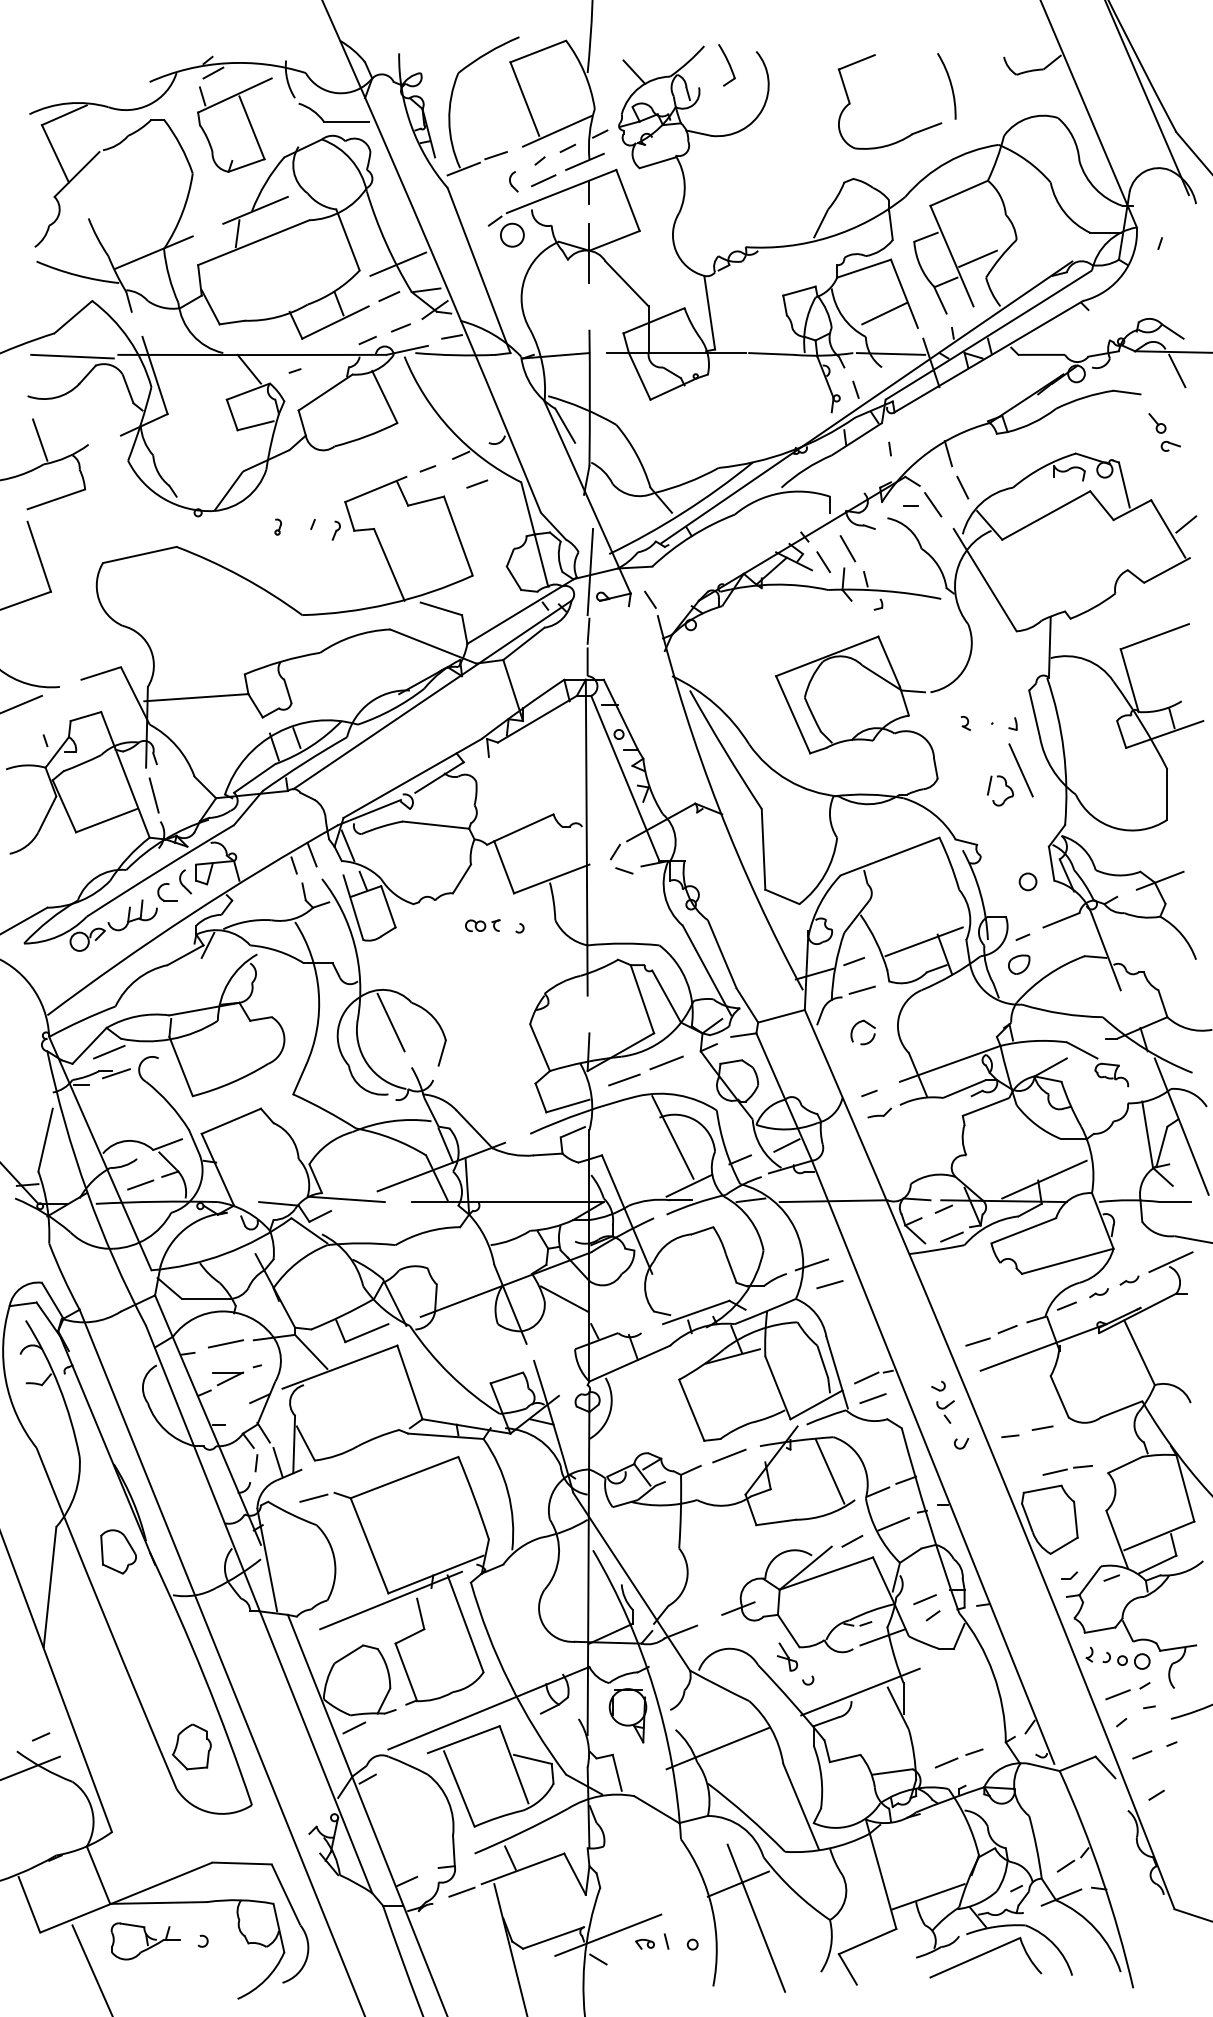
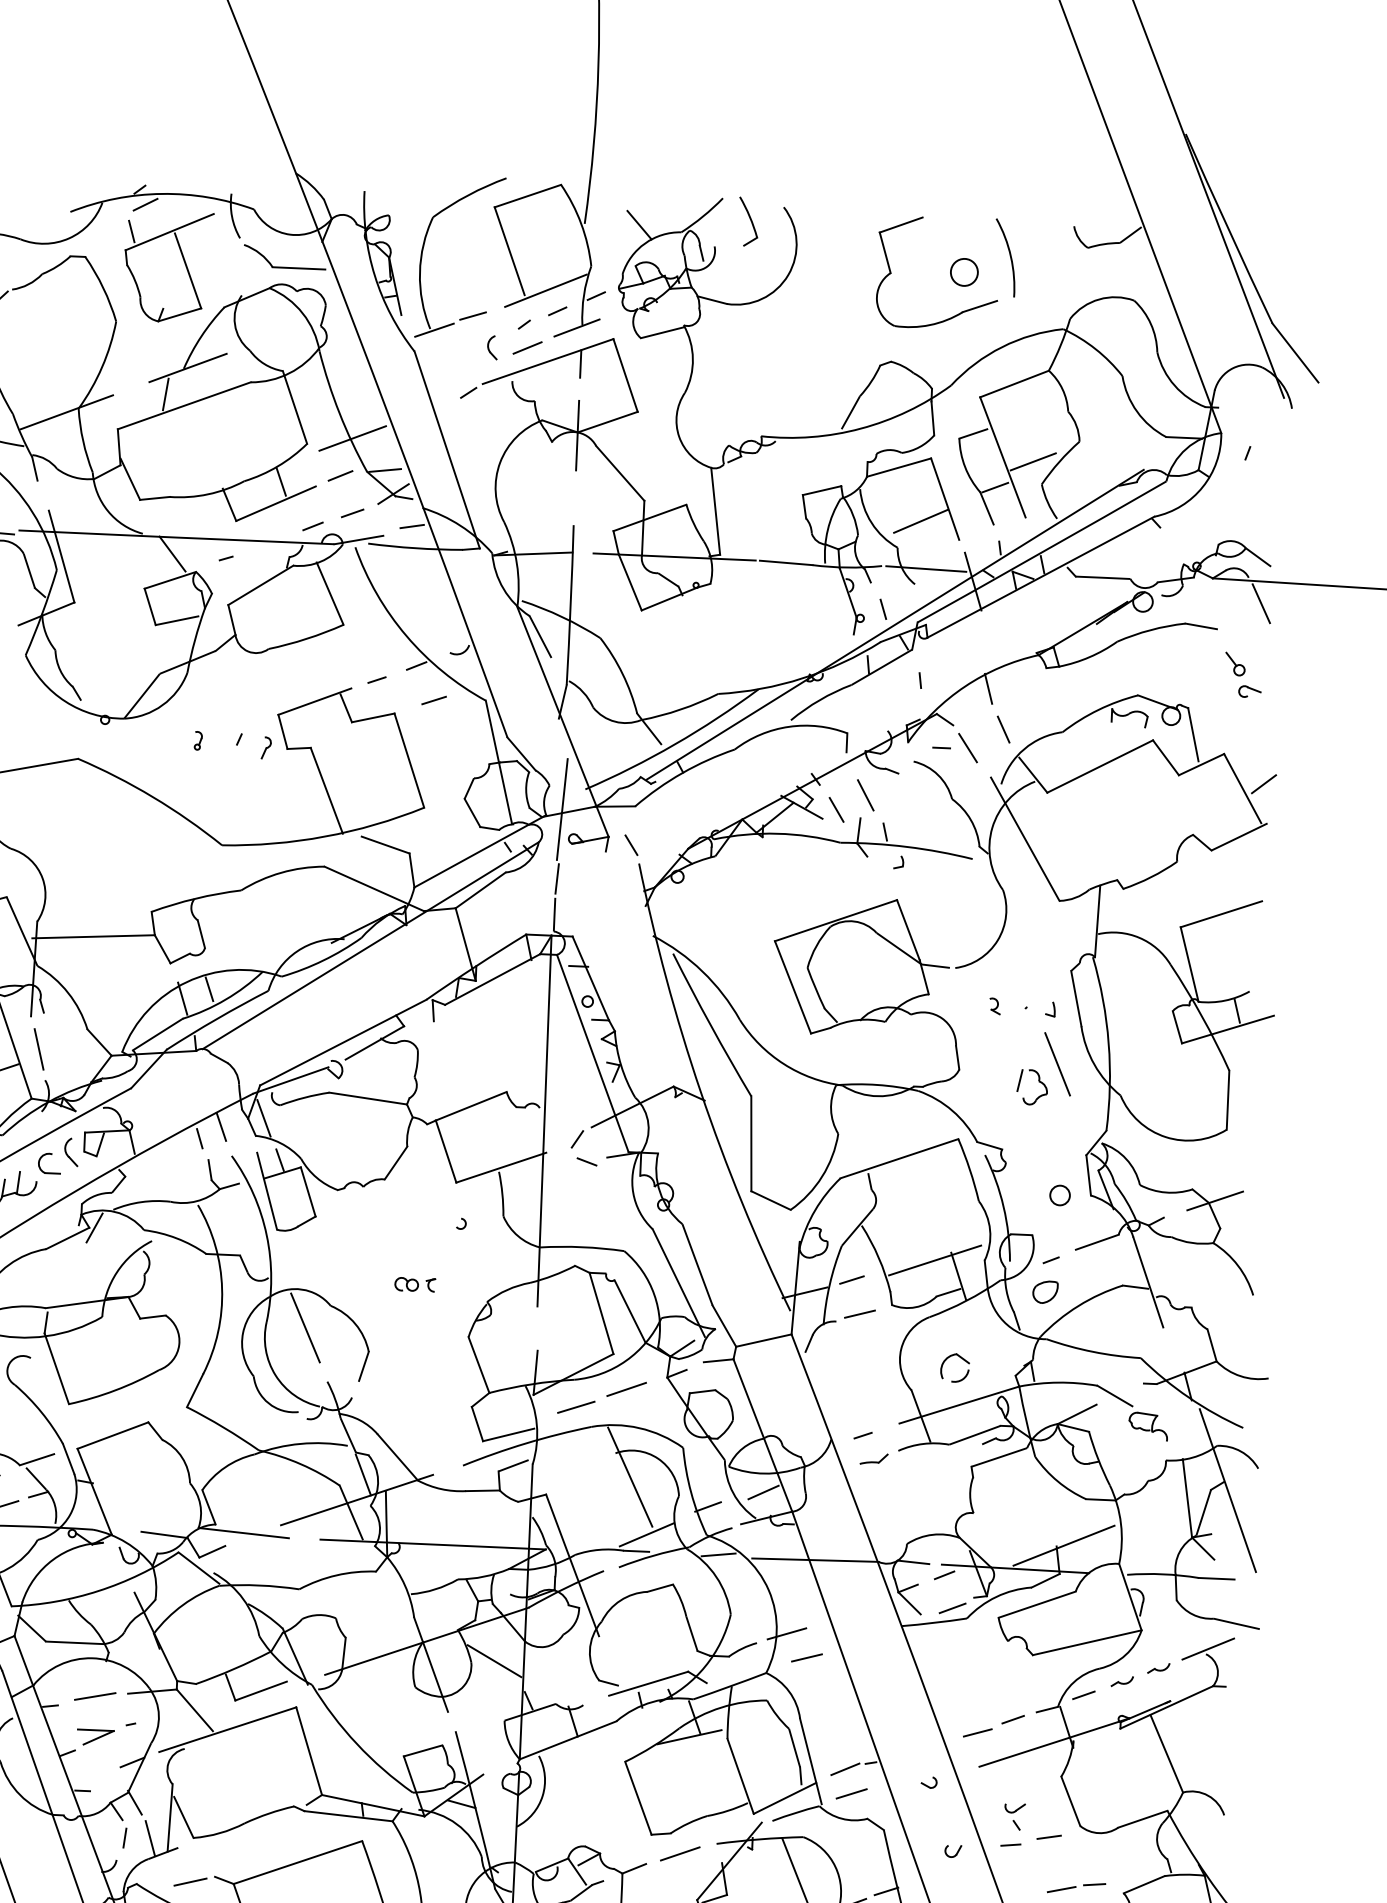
circle: (512, 234) -> (964, 271), moved
part: (482, 925) -> (414, 1284), moved
part: (854, 1028) -> (945, 1362), moved
part: (945, 1411) -> (1014, 1816), moved

